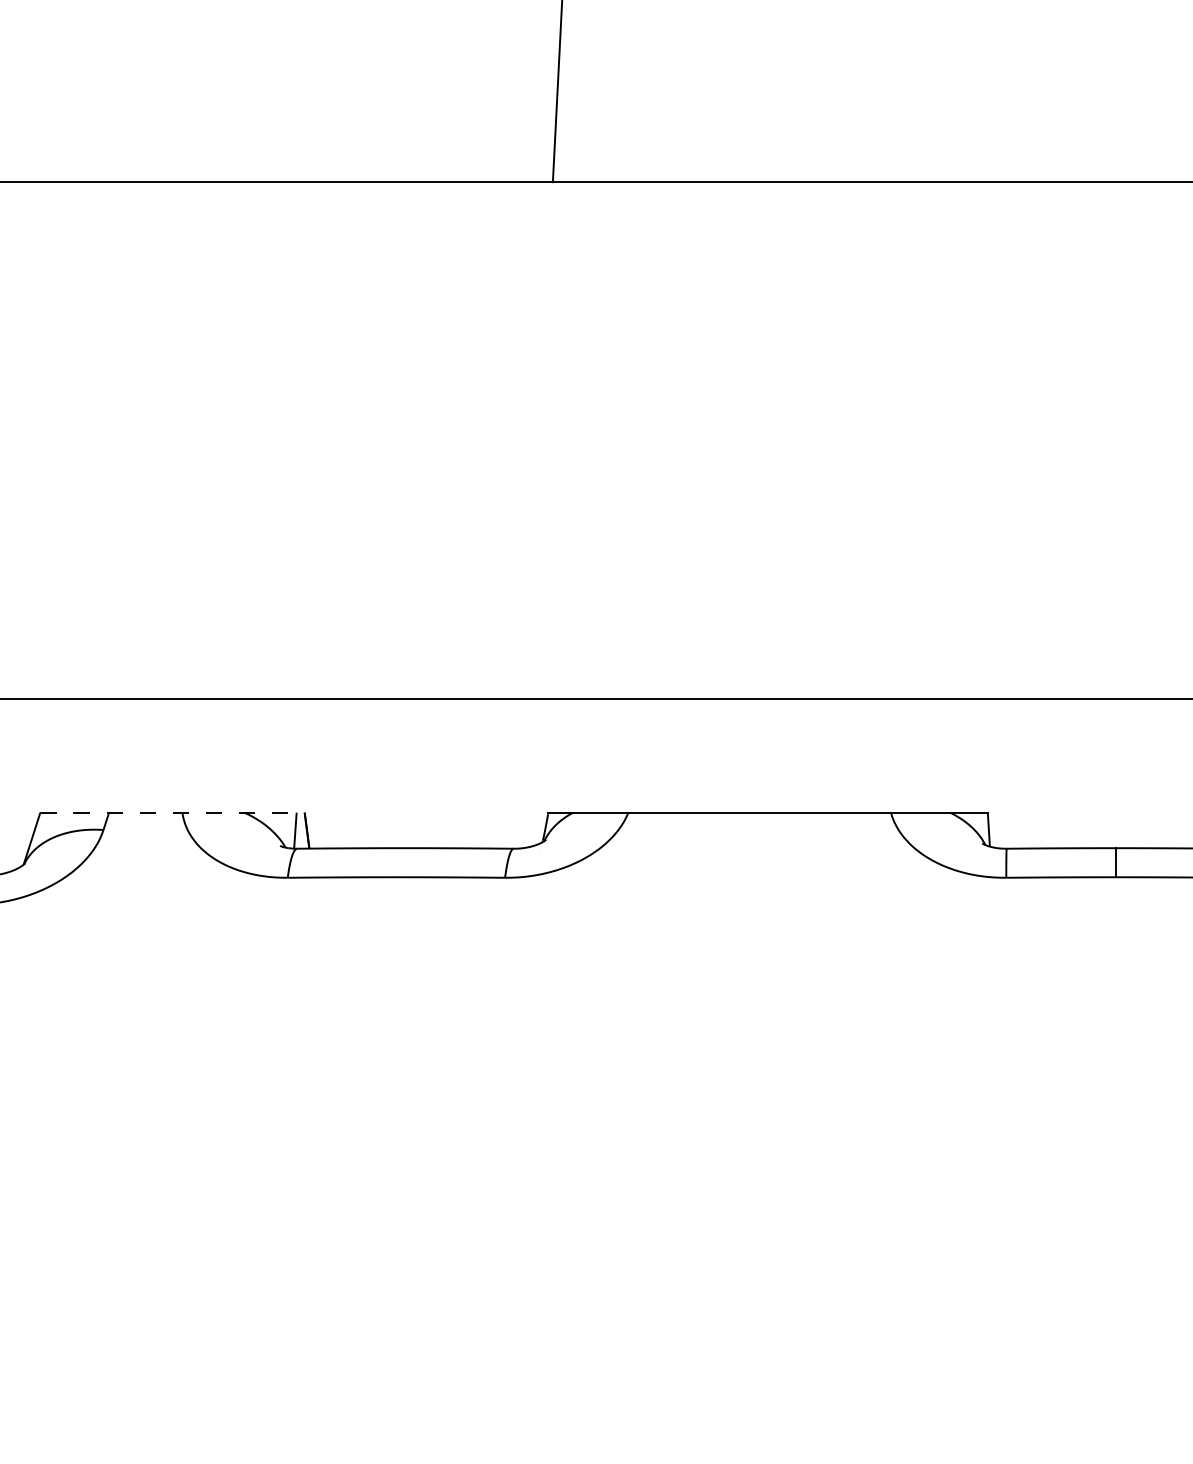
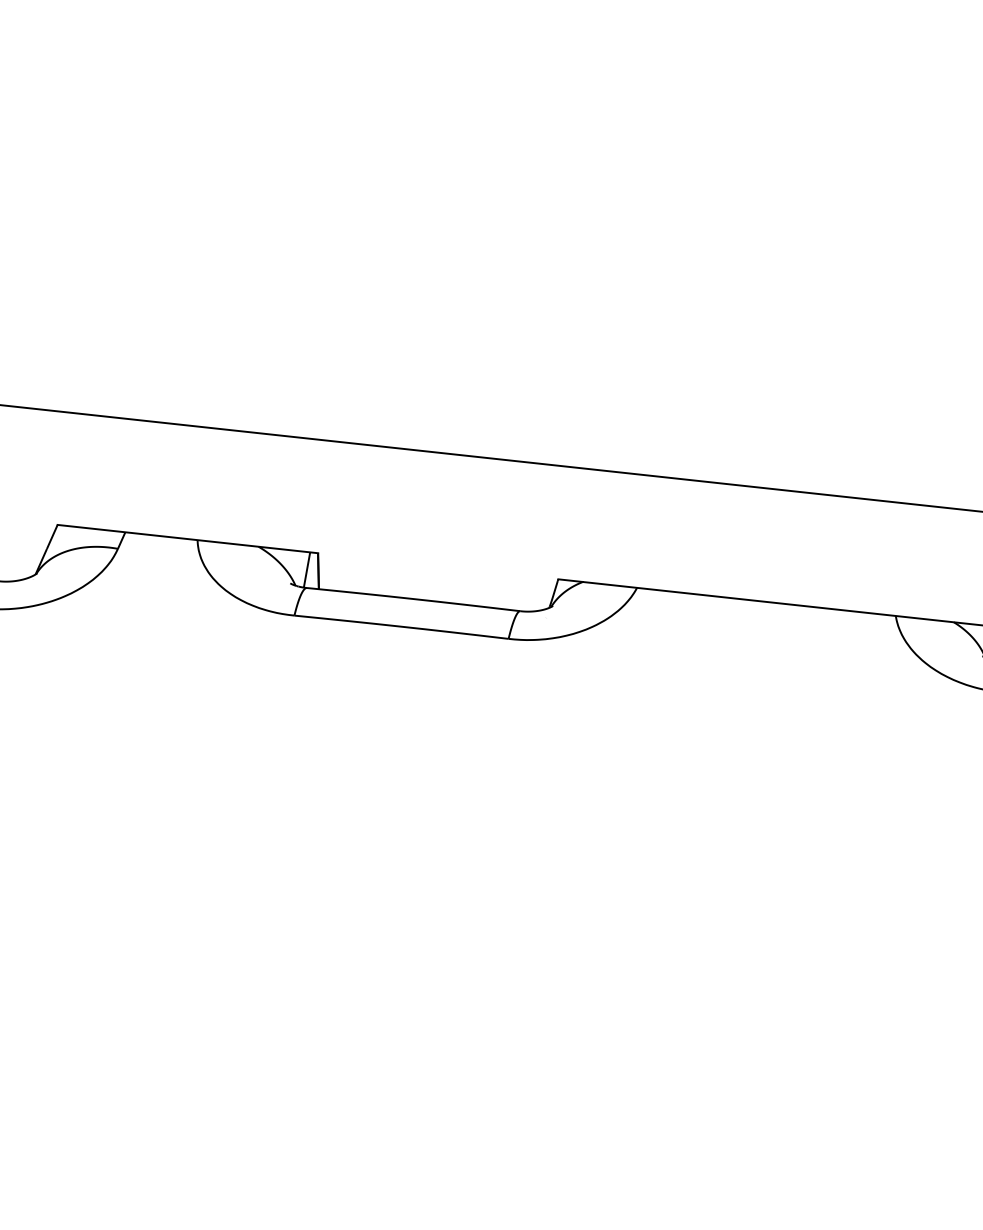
line: (173, 812) -> (188, 539), dashed -> solid

